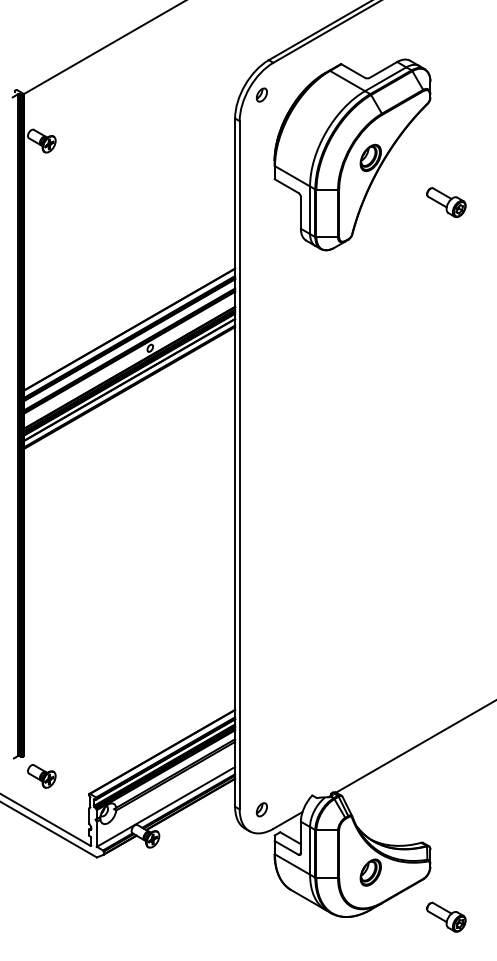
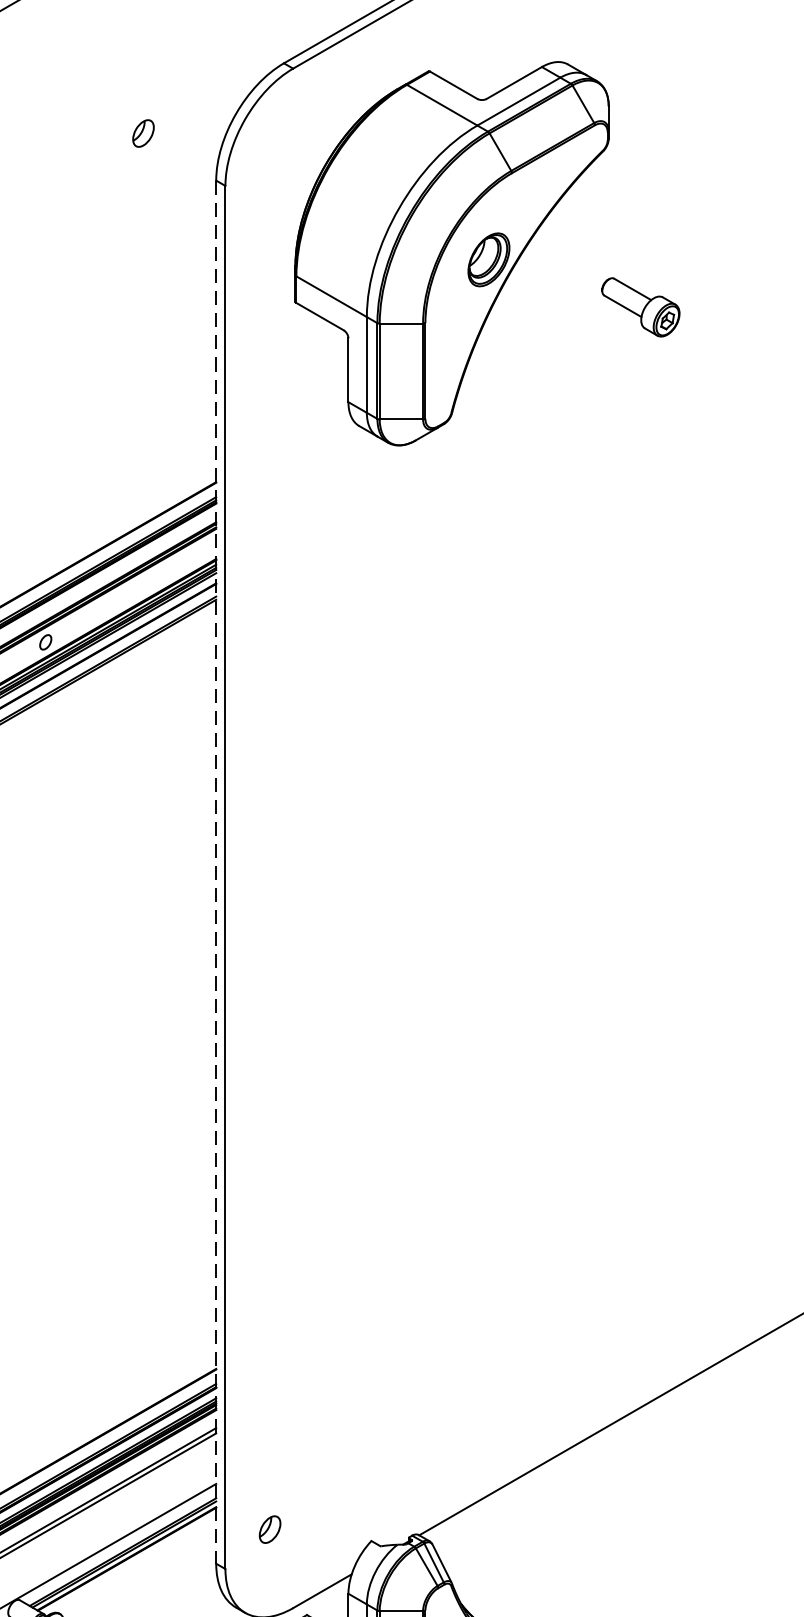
part: (261, 94) -> (142, 132), moved
part: (446, 202) -> (641, 307), moved
line: (235, 463) -> (217, 873), solid -> dashed
part: (261, 809) -> (269, 1529), moved

